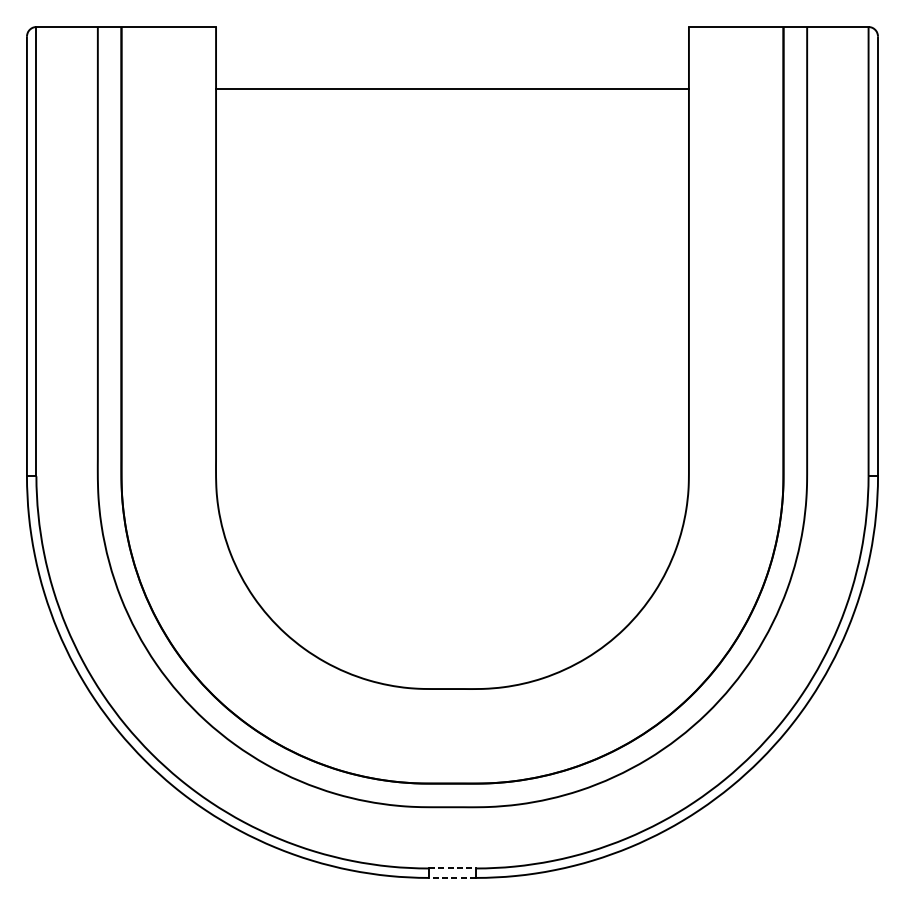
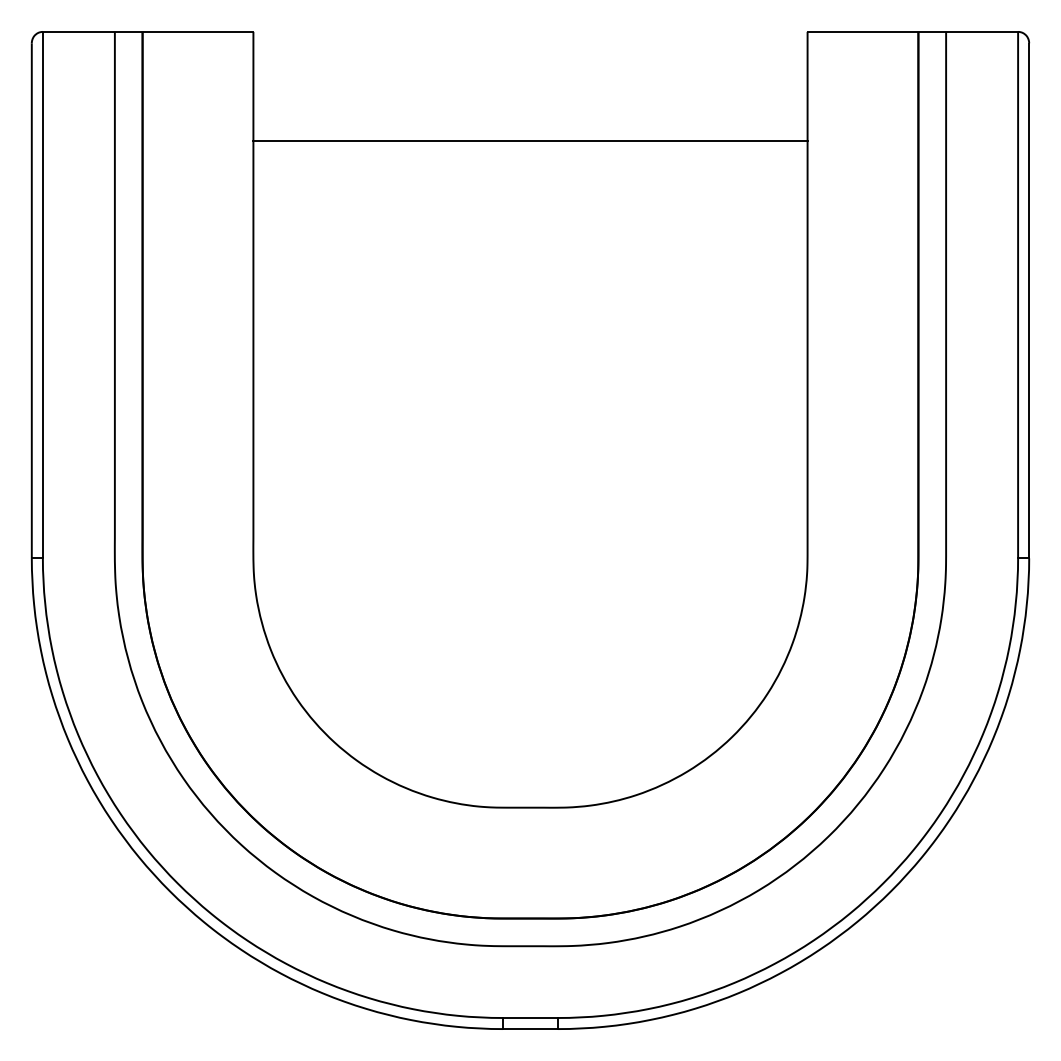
line: (452, 88) -> (530, 141), moved
line: (452, 868) -> (530, 1017), dashed -> solid
line: (452, 878) -> (530, 1029), dashed -> solid

